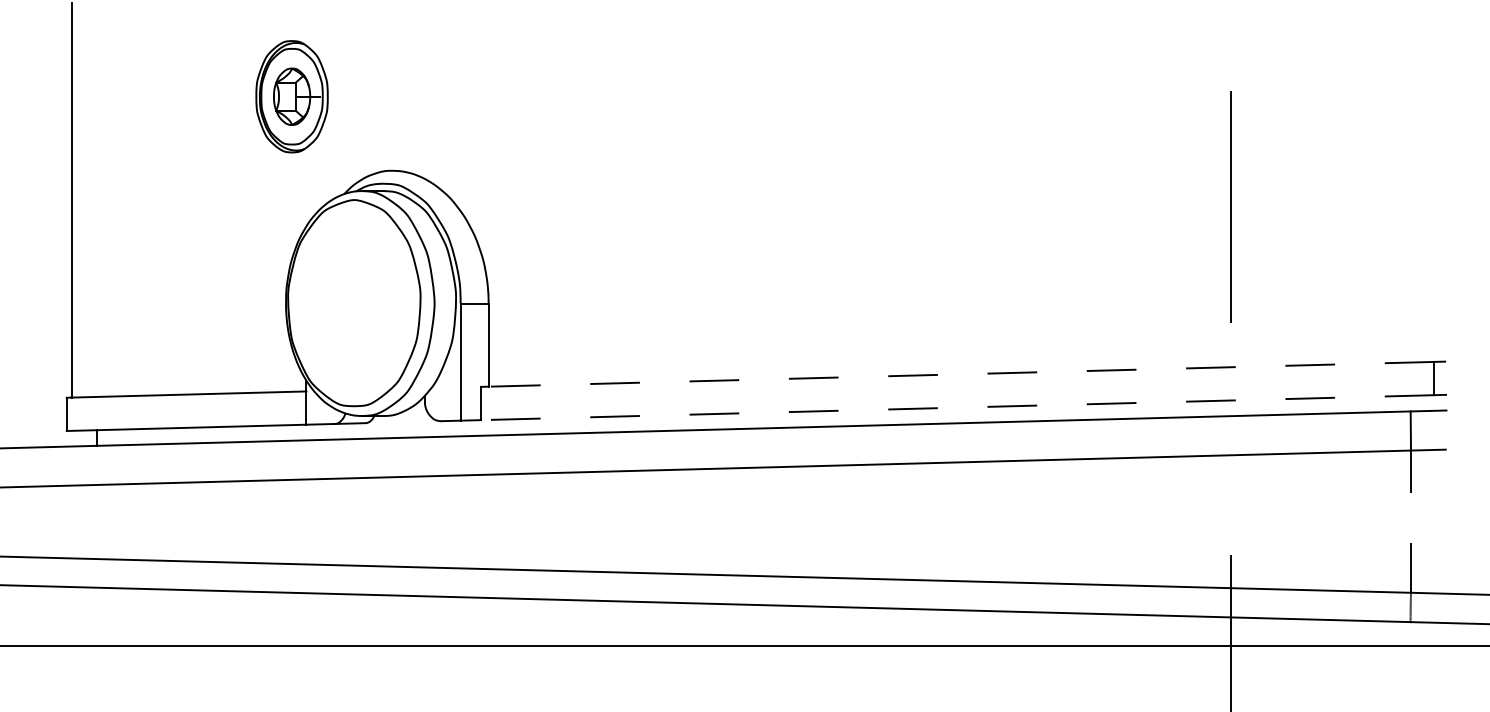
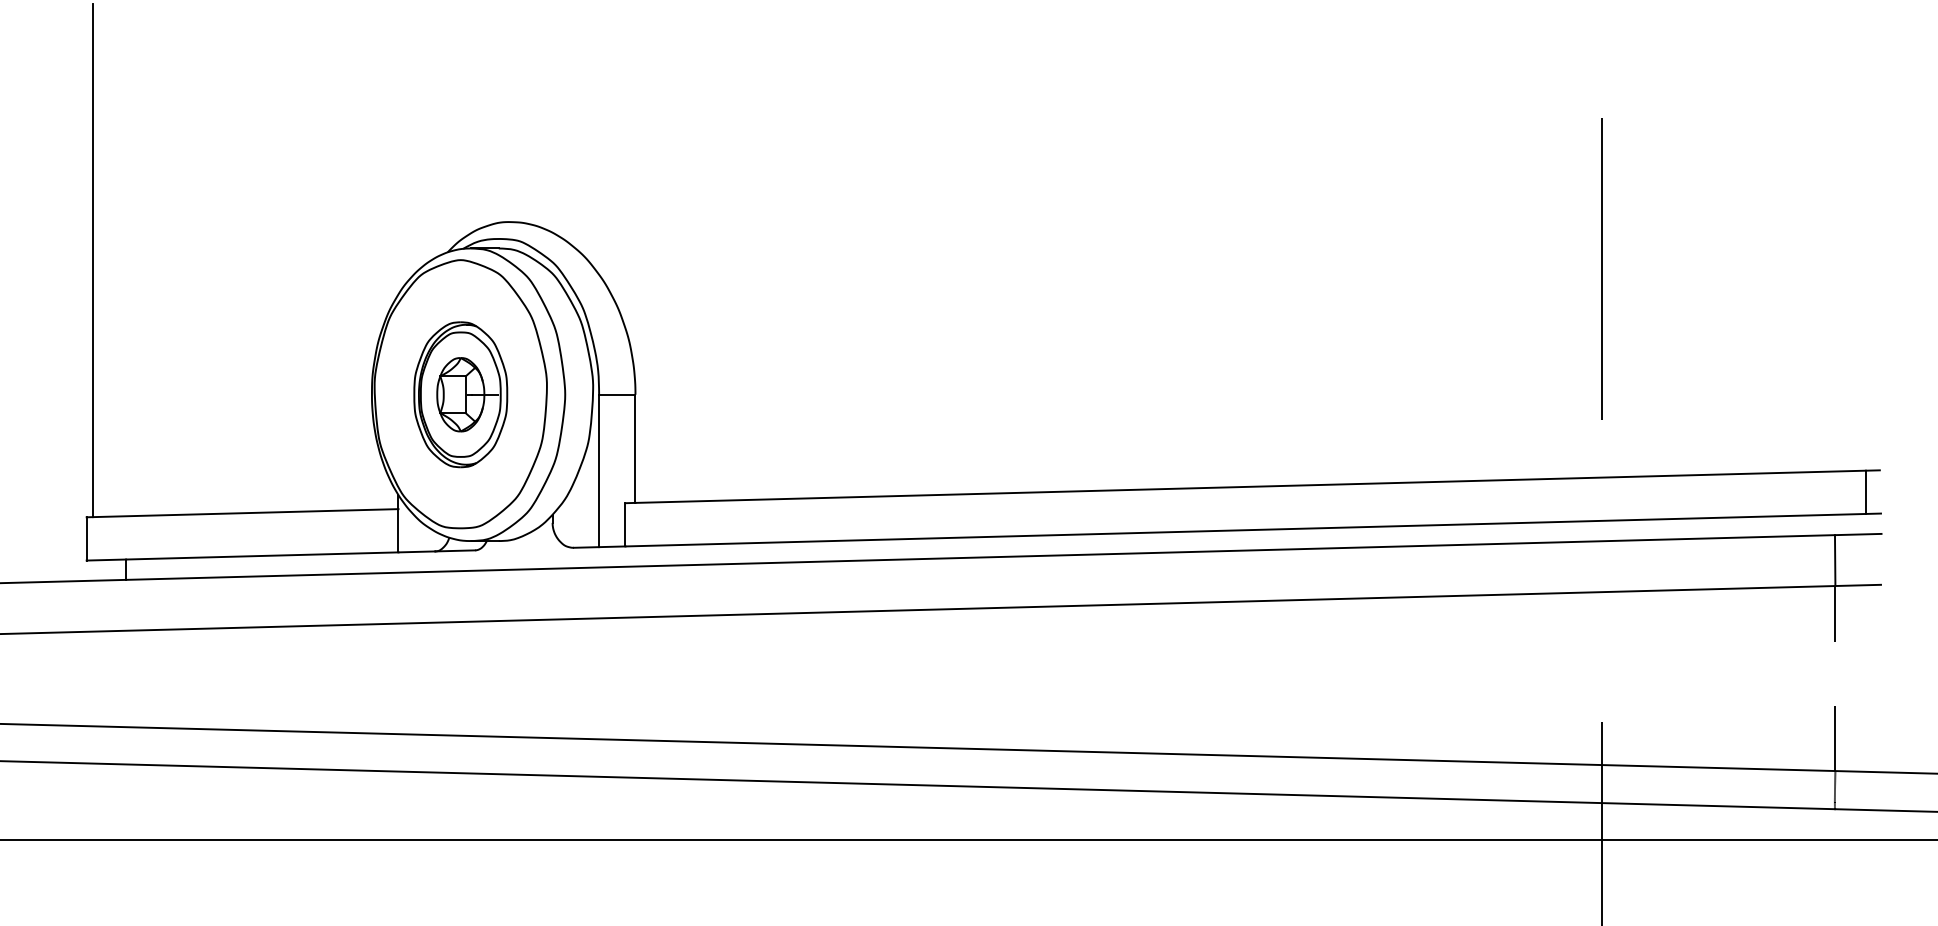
part: (291, 96) -> (460, 394), moved
line: (961, 374) -> (1250, 486), dashed -> solid
line: (957, 407) -> (1245, 530), dashed -> solid

